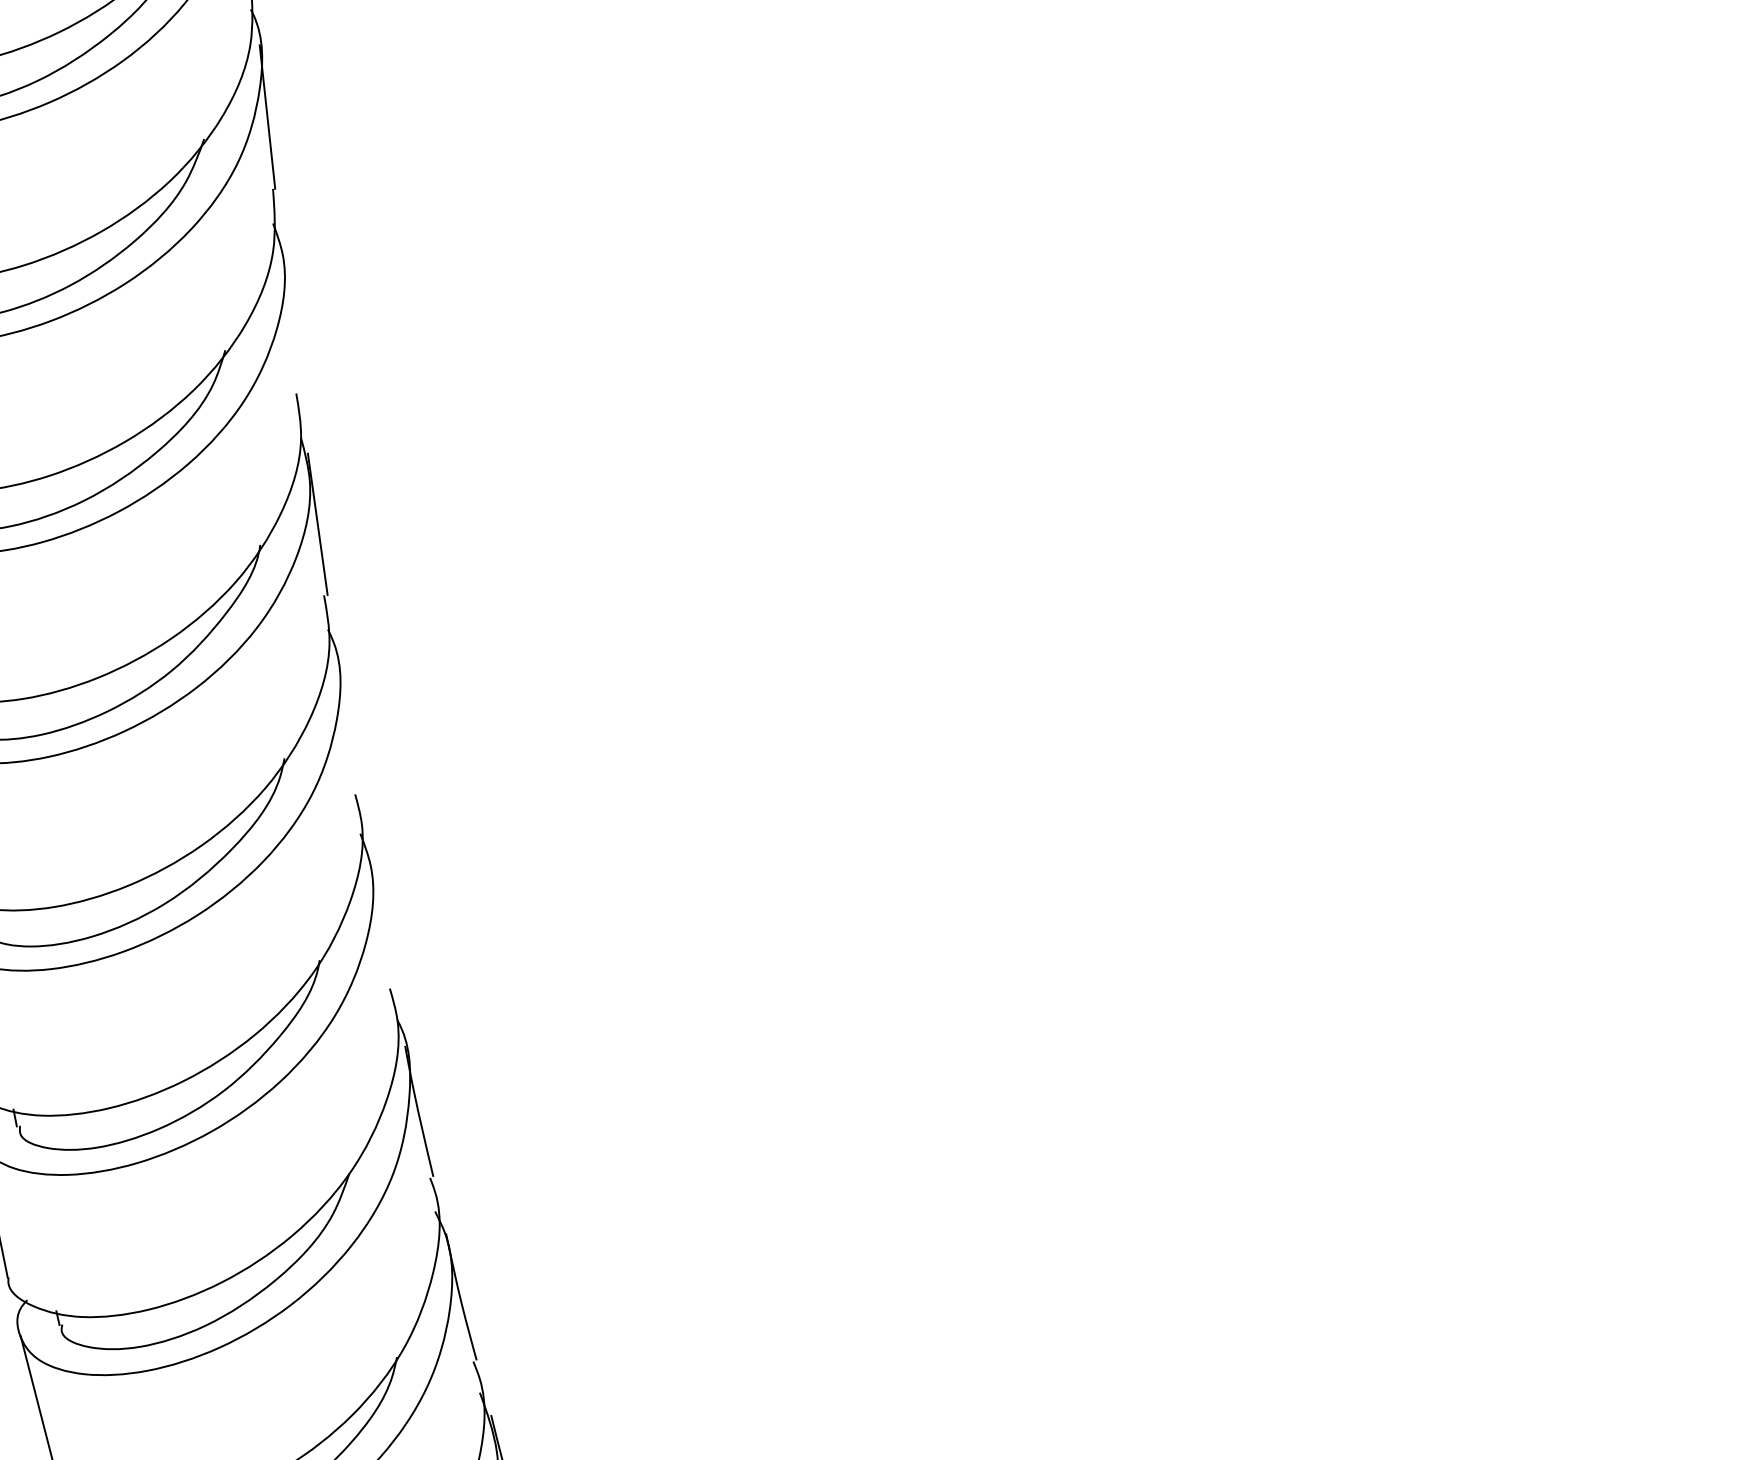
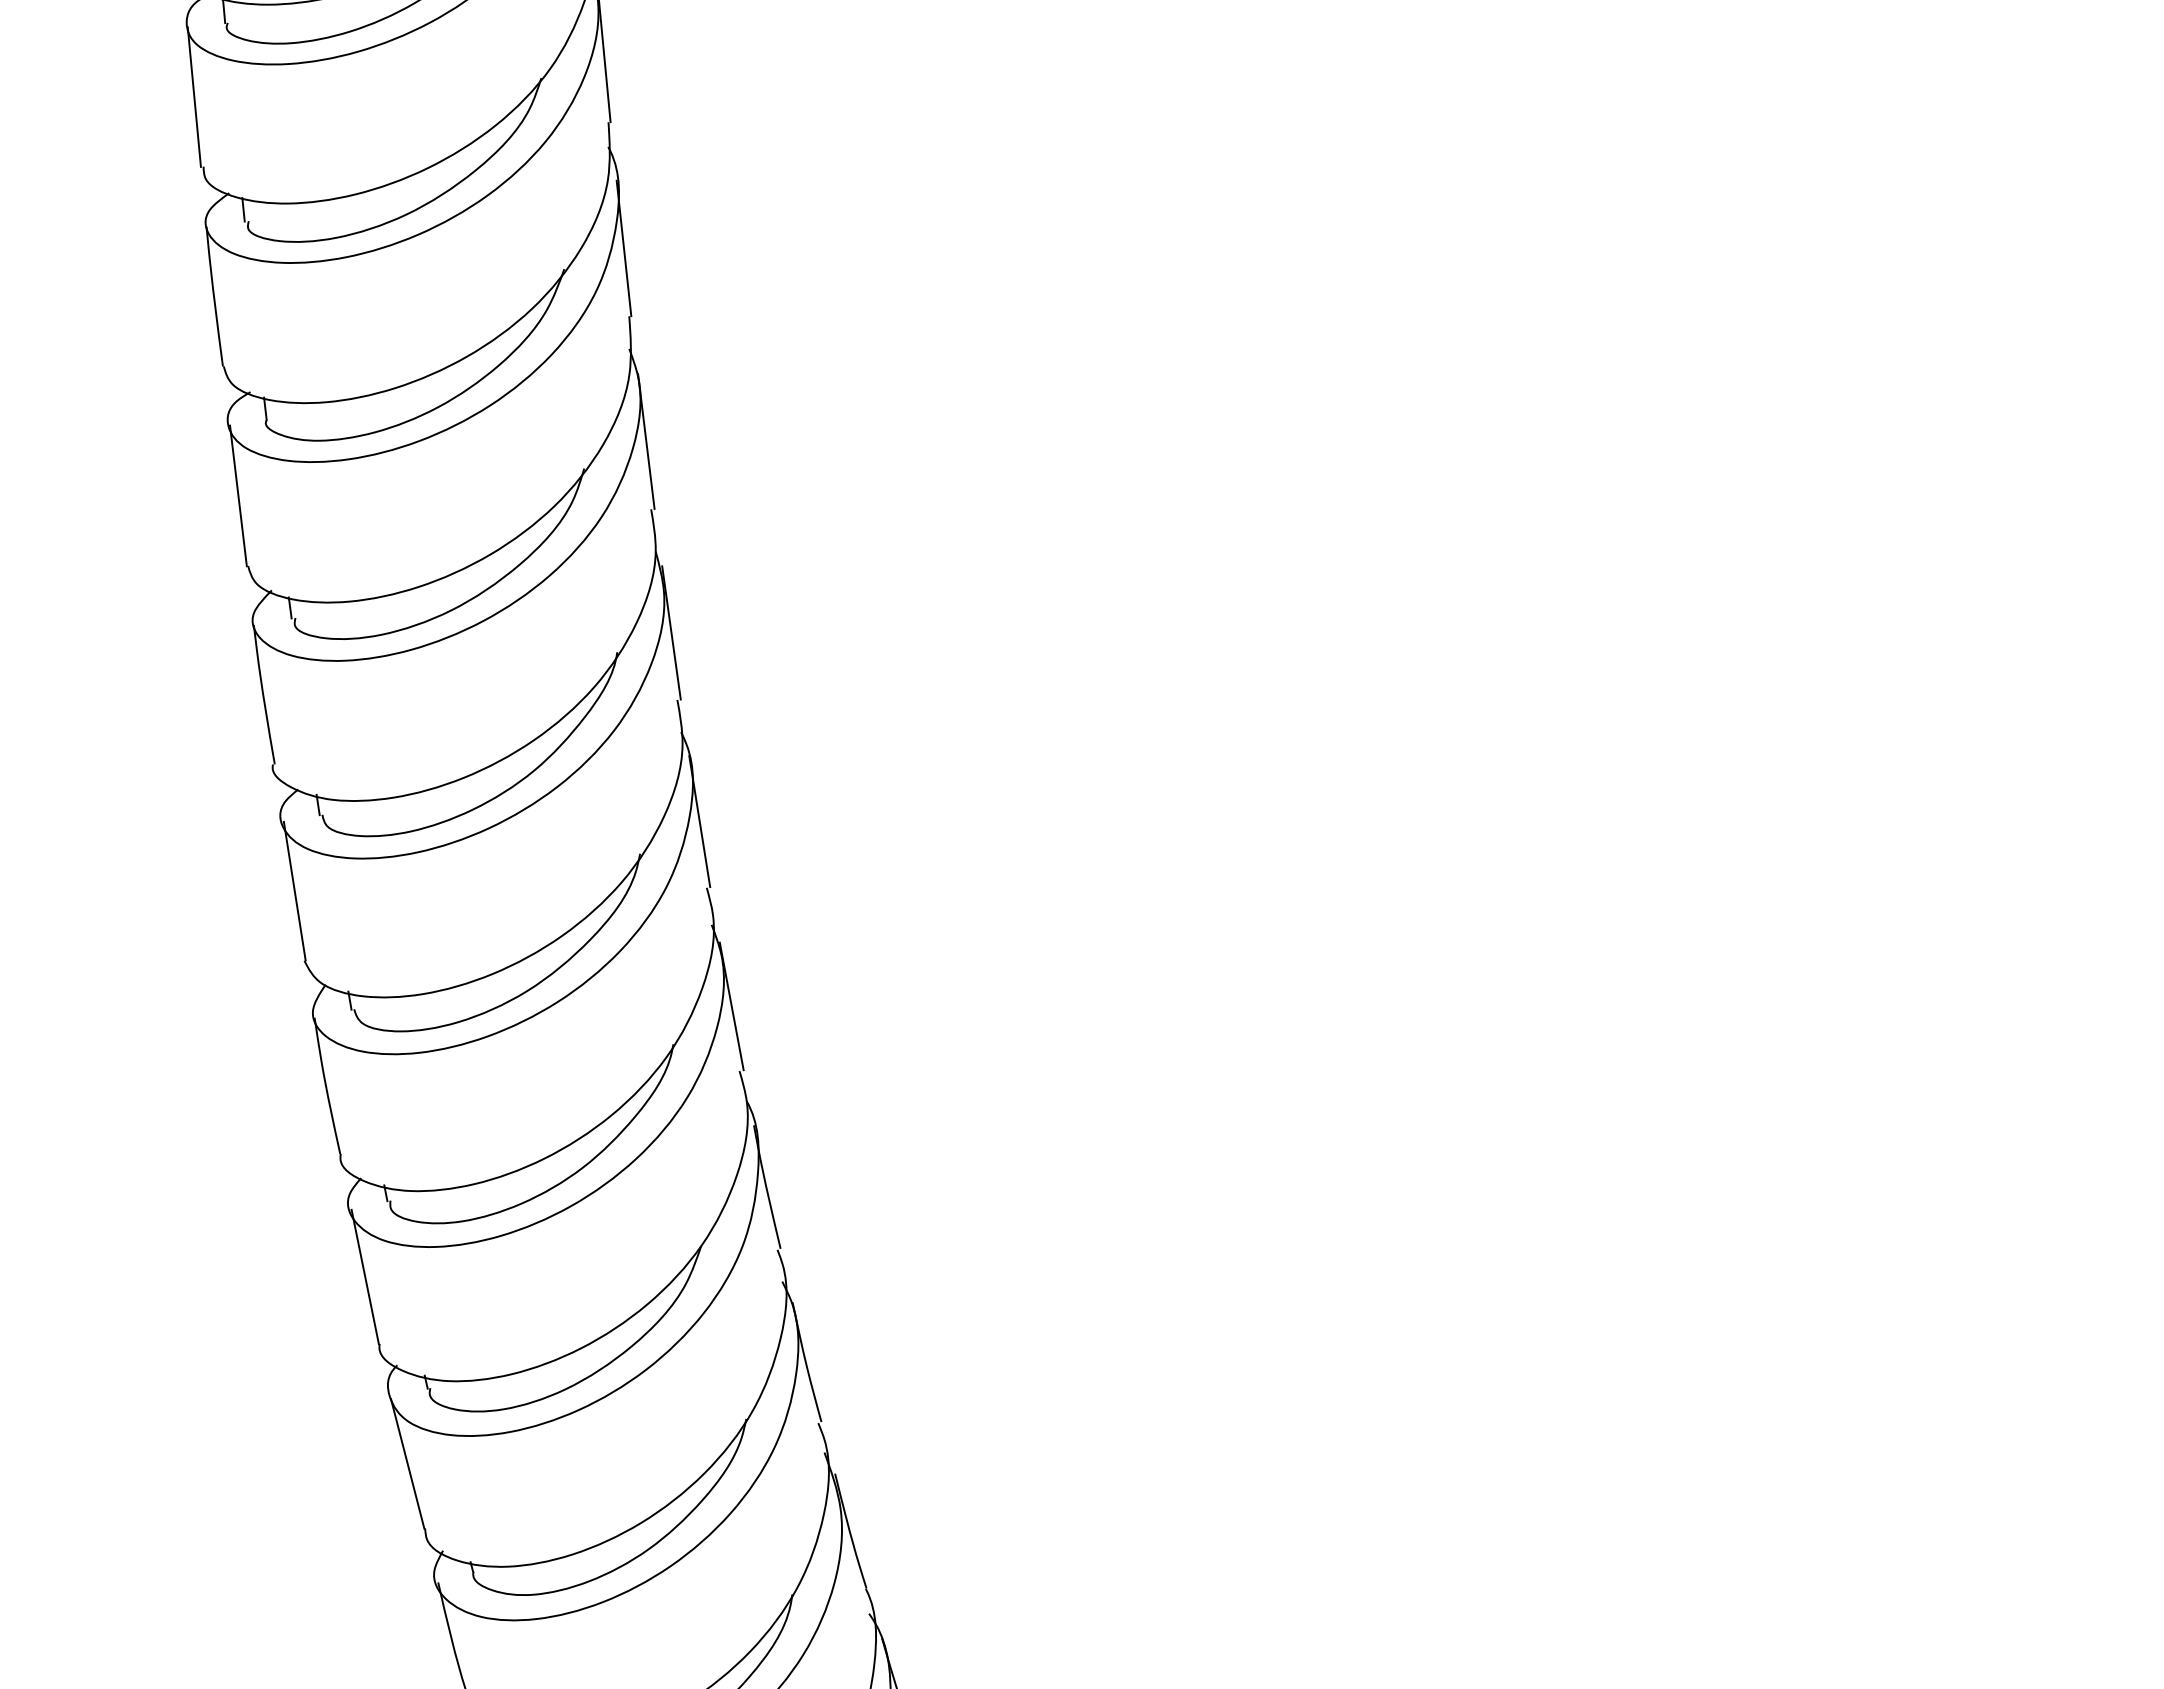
line: (291, 321) -> (646, 441), added
line: (347, 724) -> (699, 821), added
line: (381, 920) -> (731, 1006), added

